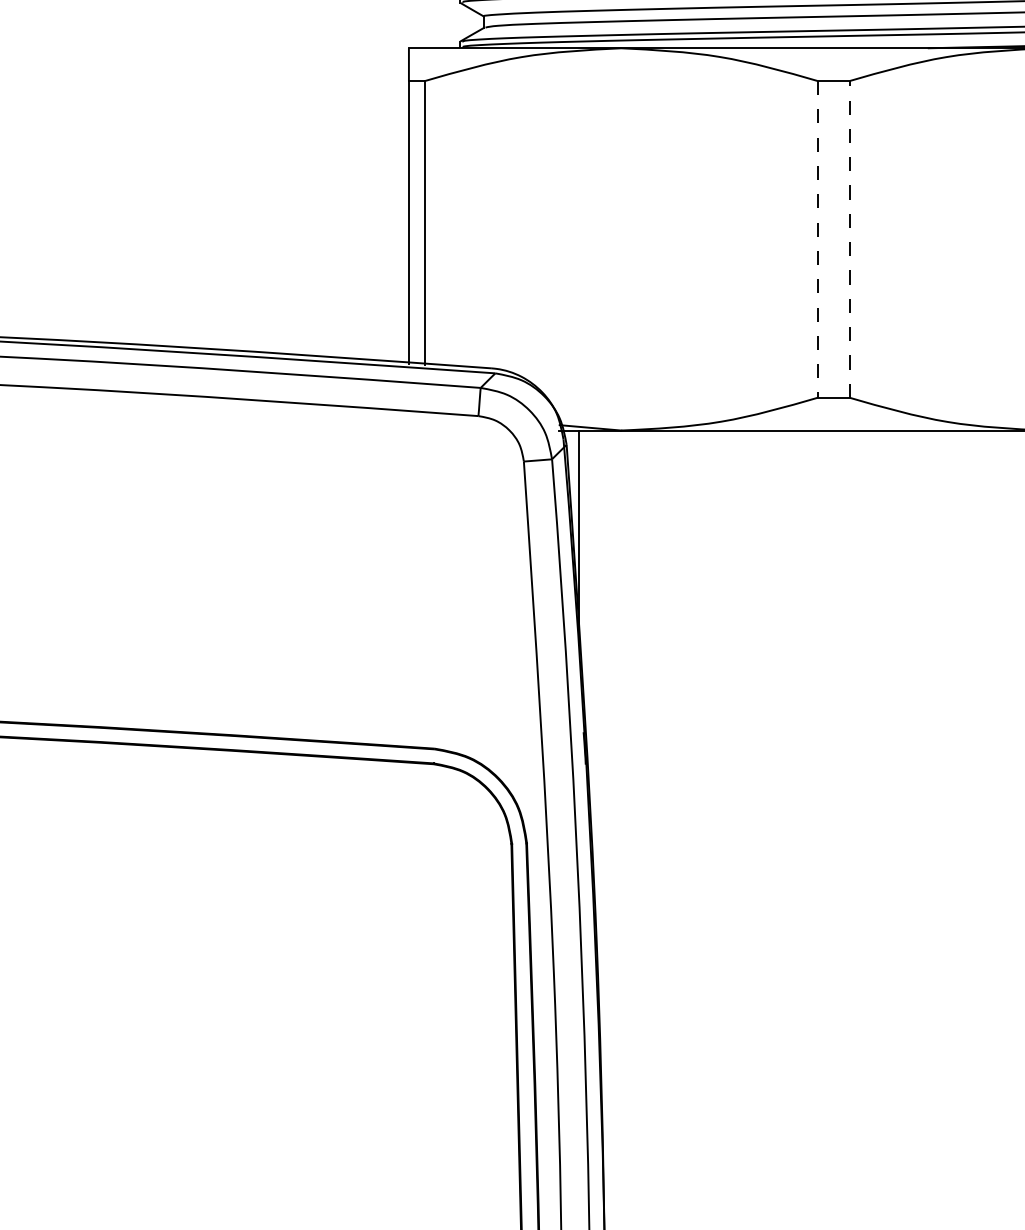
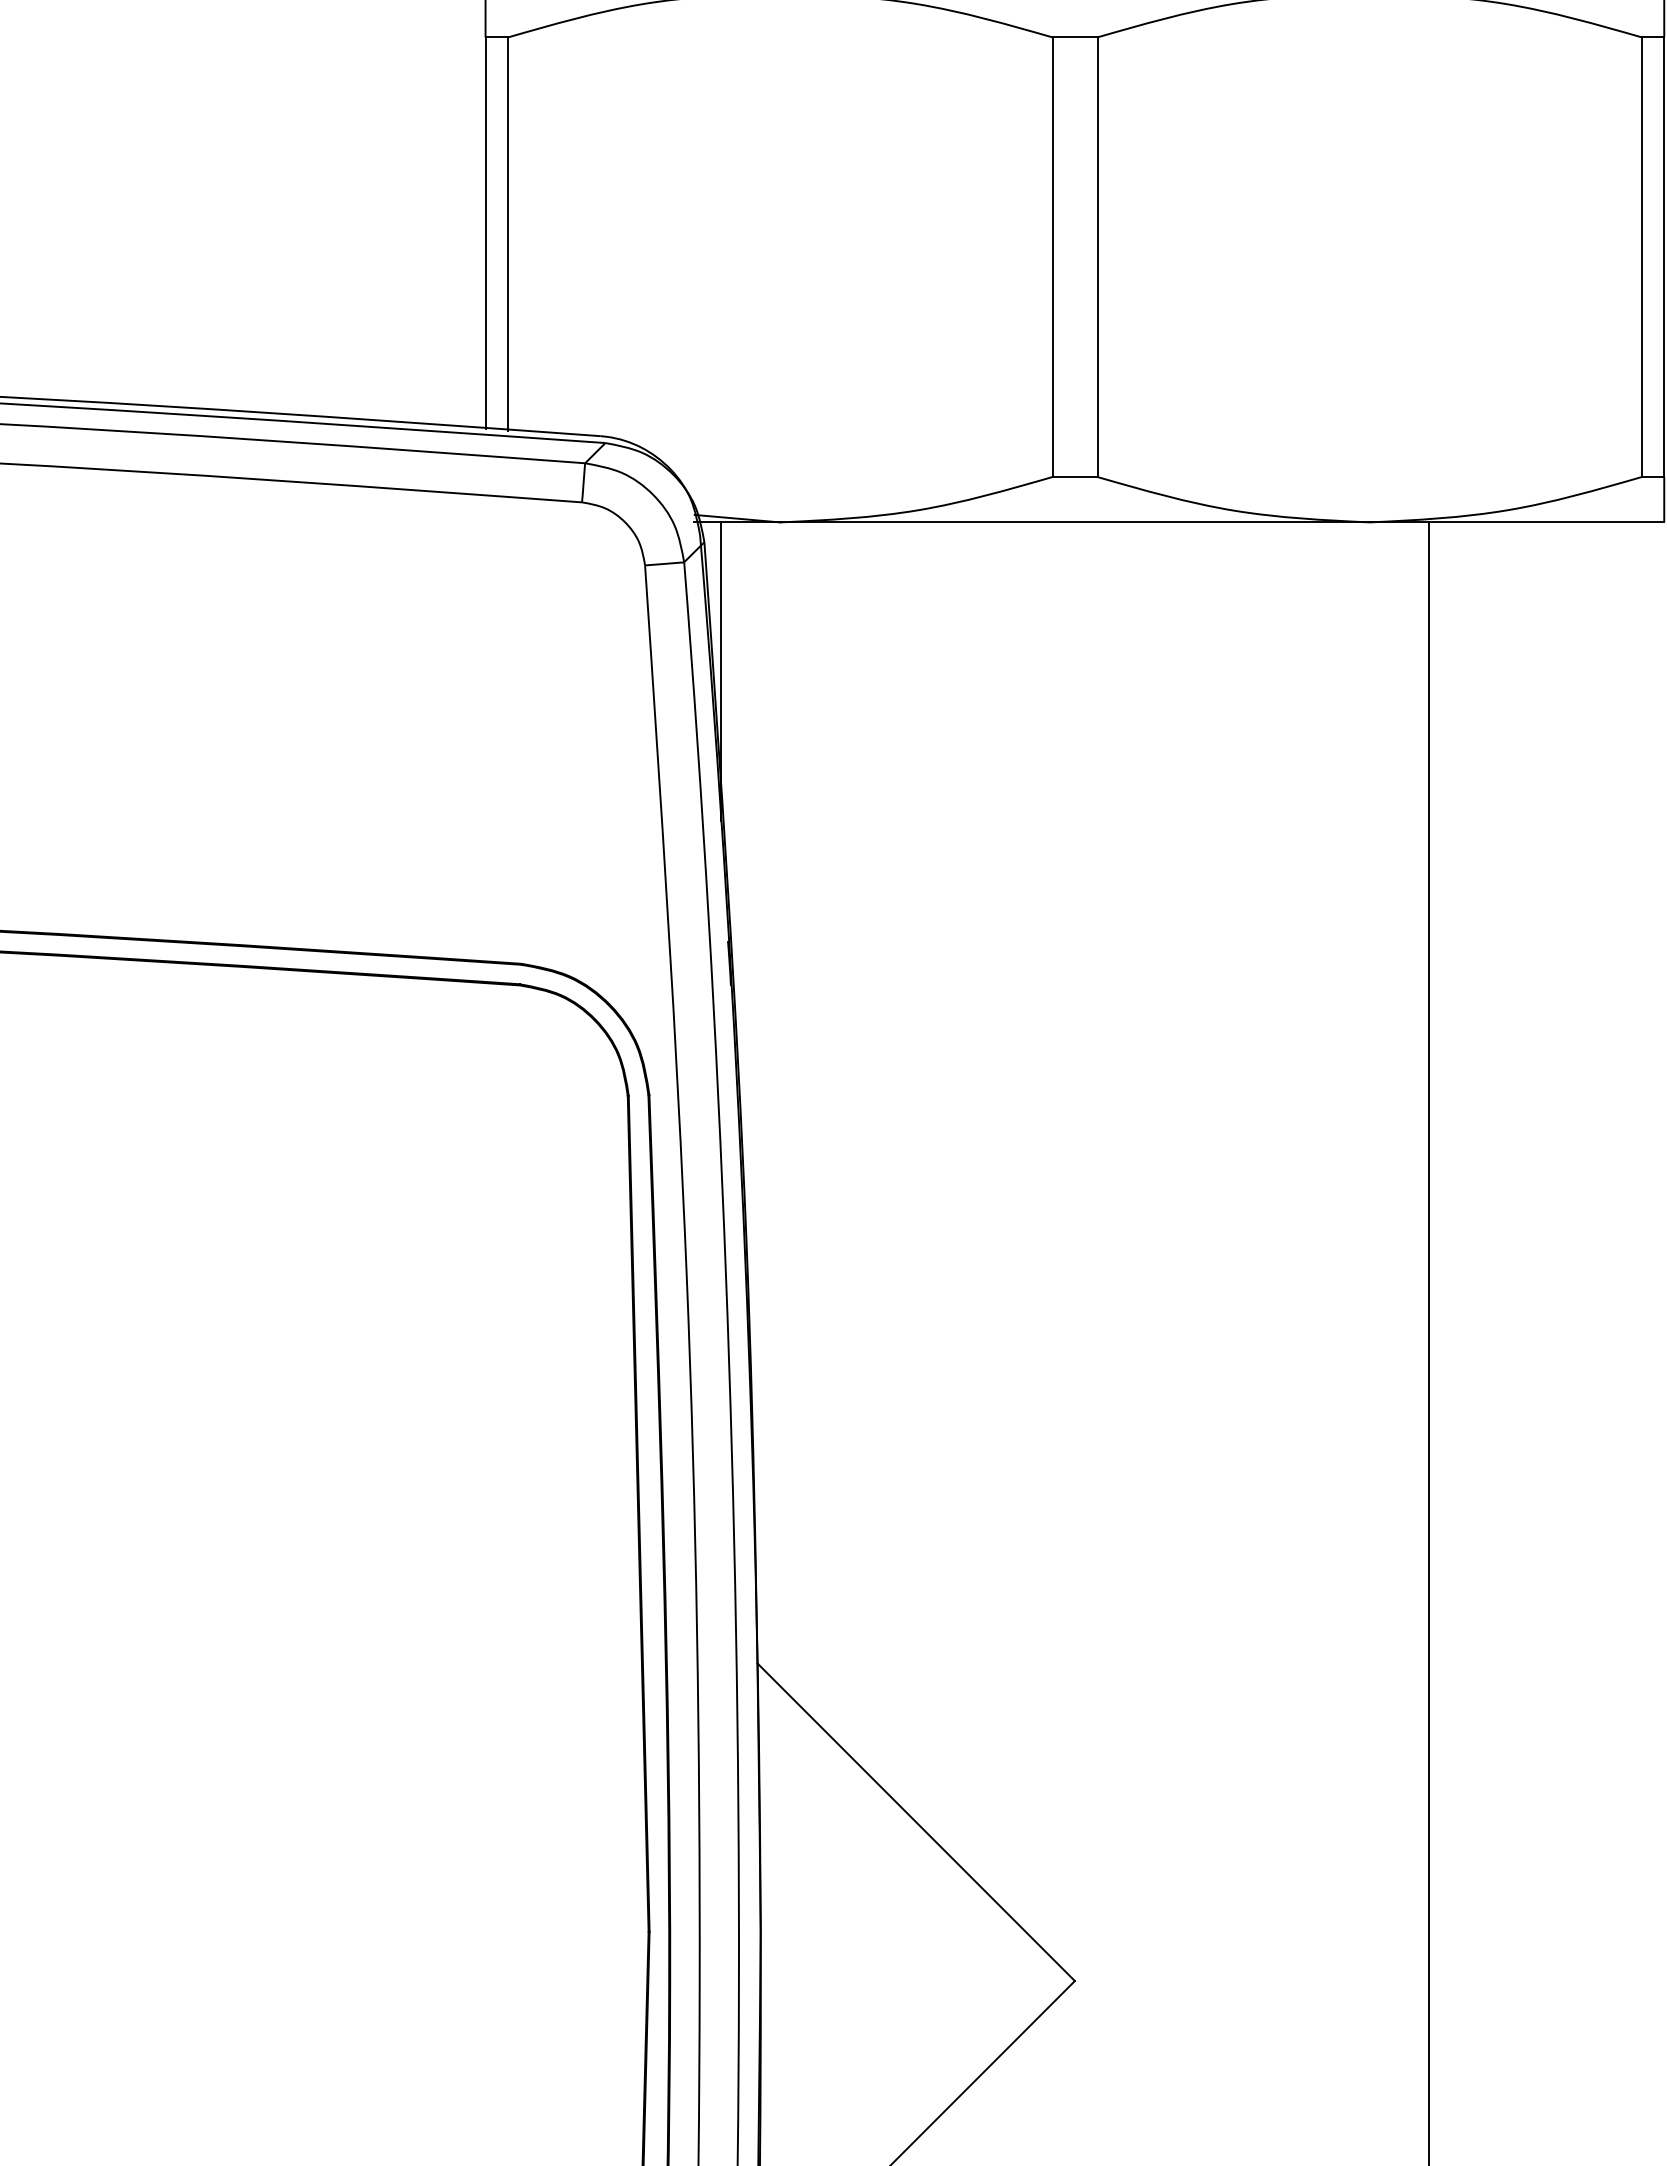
line: (817, 239) -> (1052, 257), dashed -> solid
line: (849, 239) -> (1097, 257), dashed -> solid

